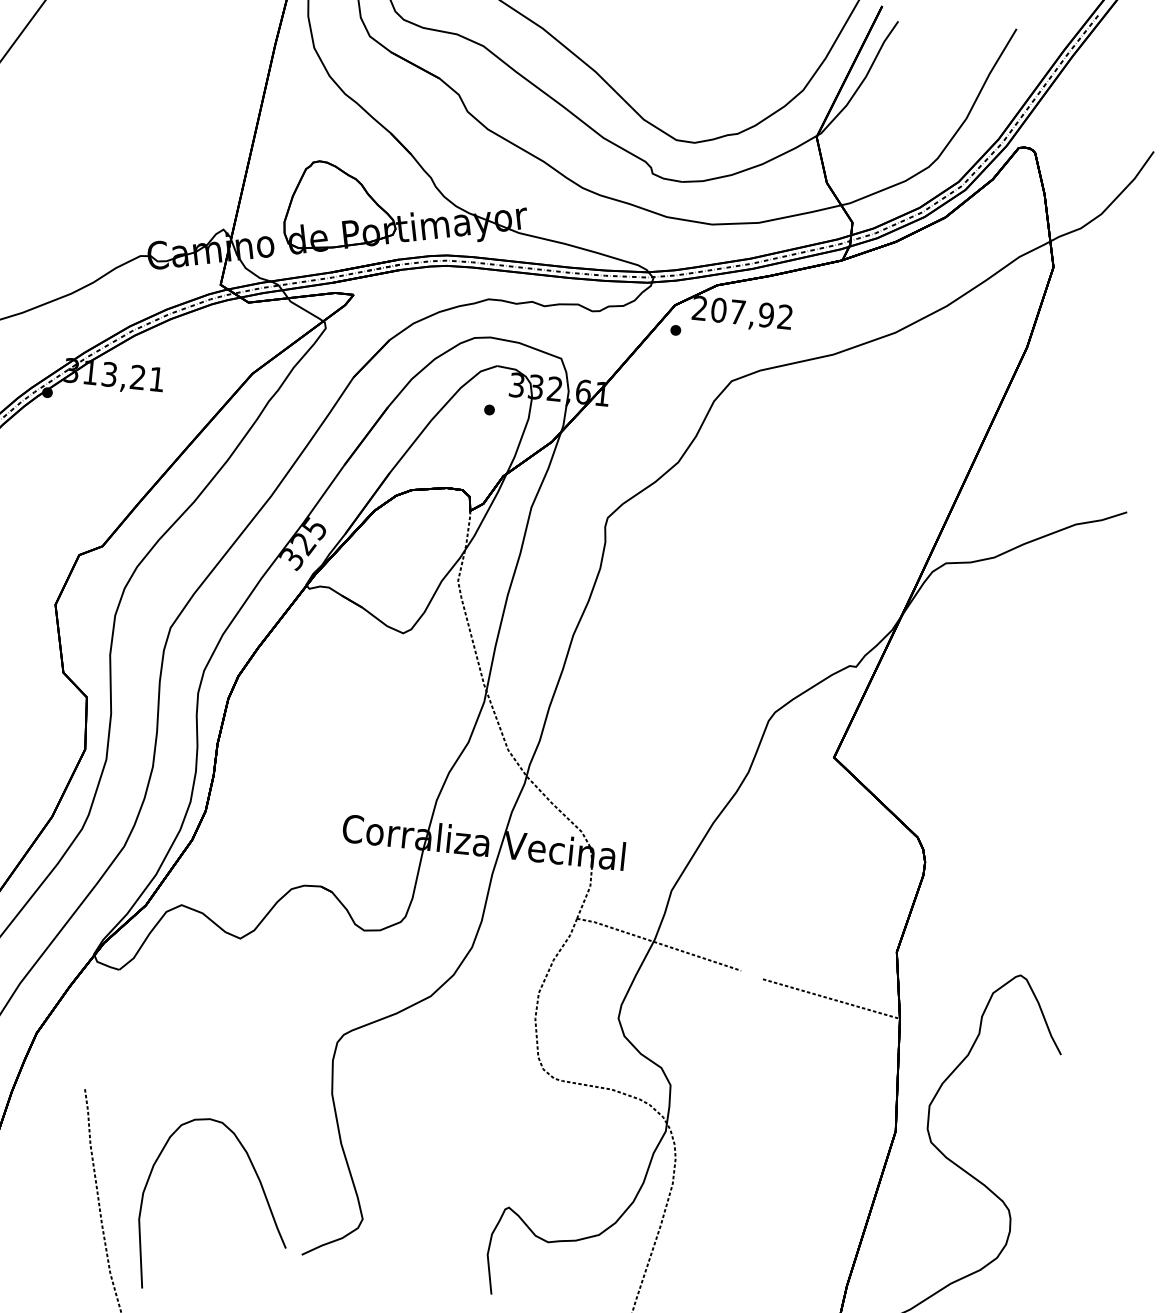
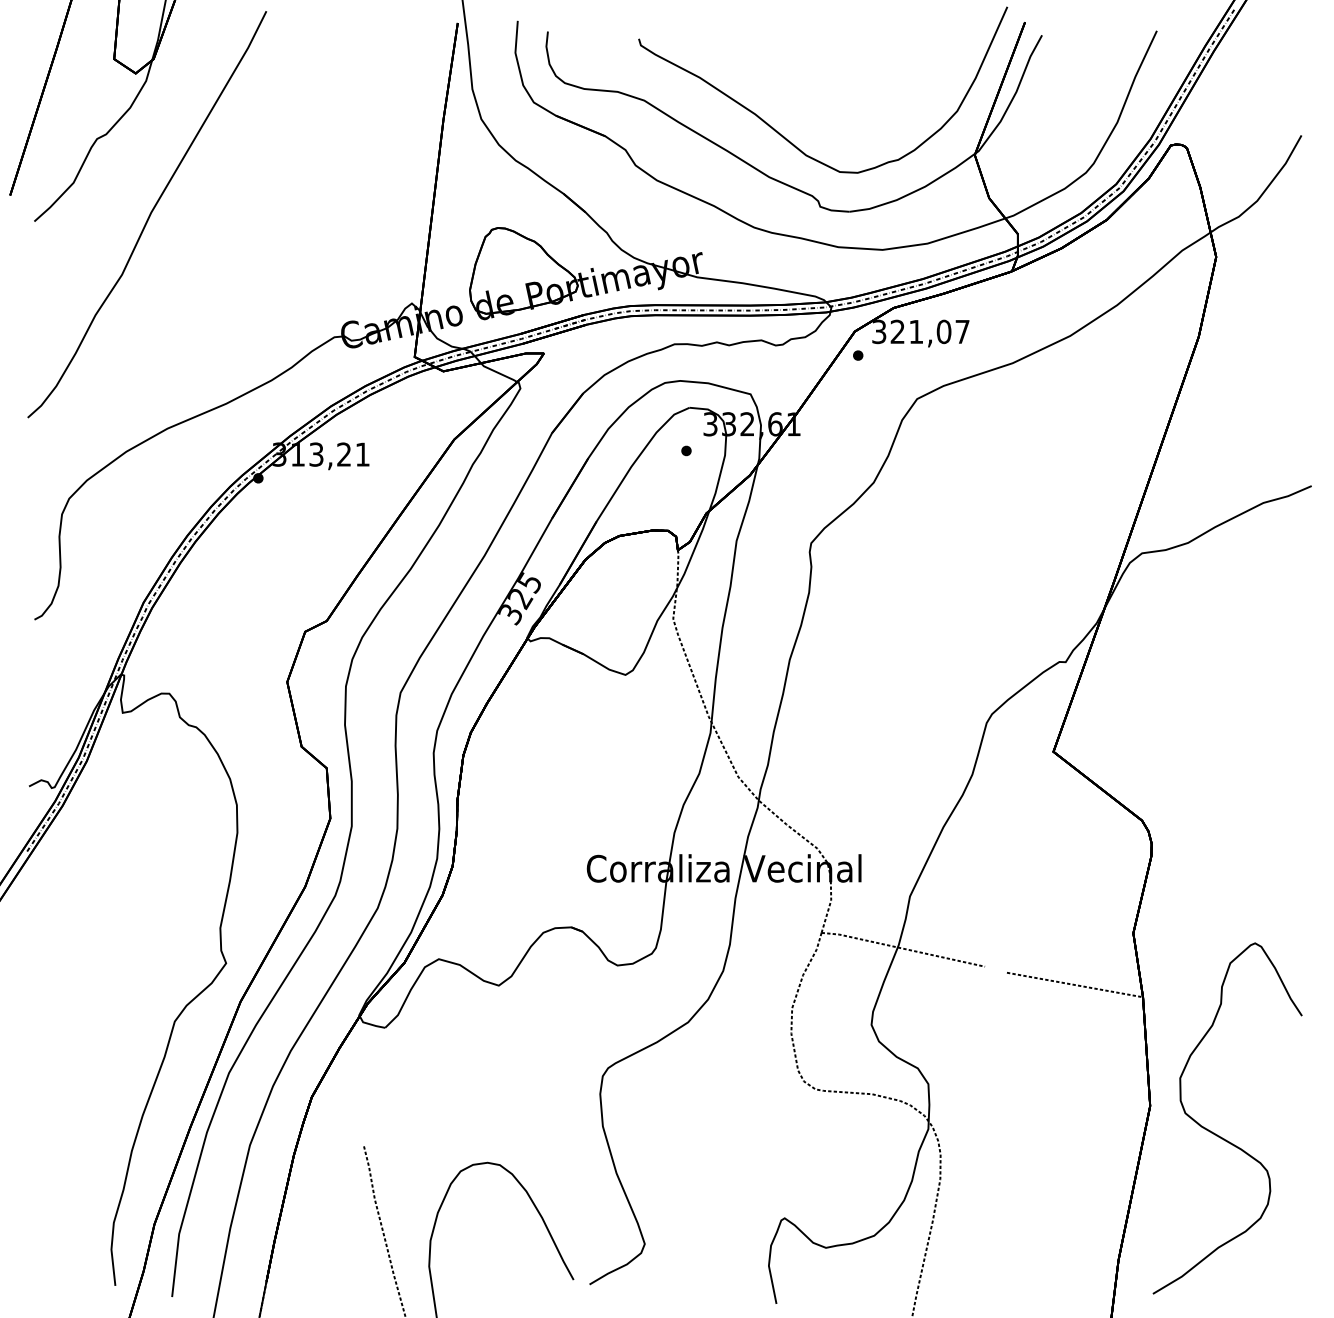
text: (742, 312) -> (920, 331), 207,92 -> 321,07

